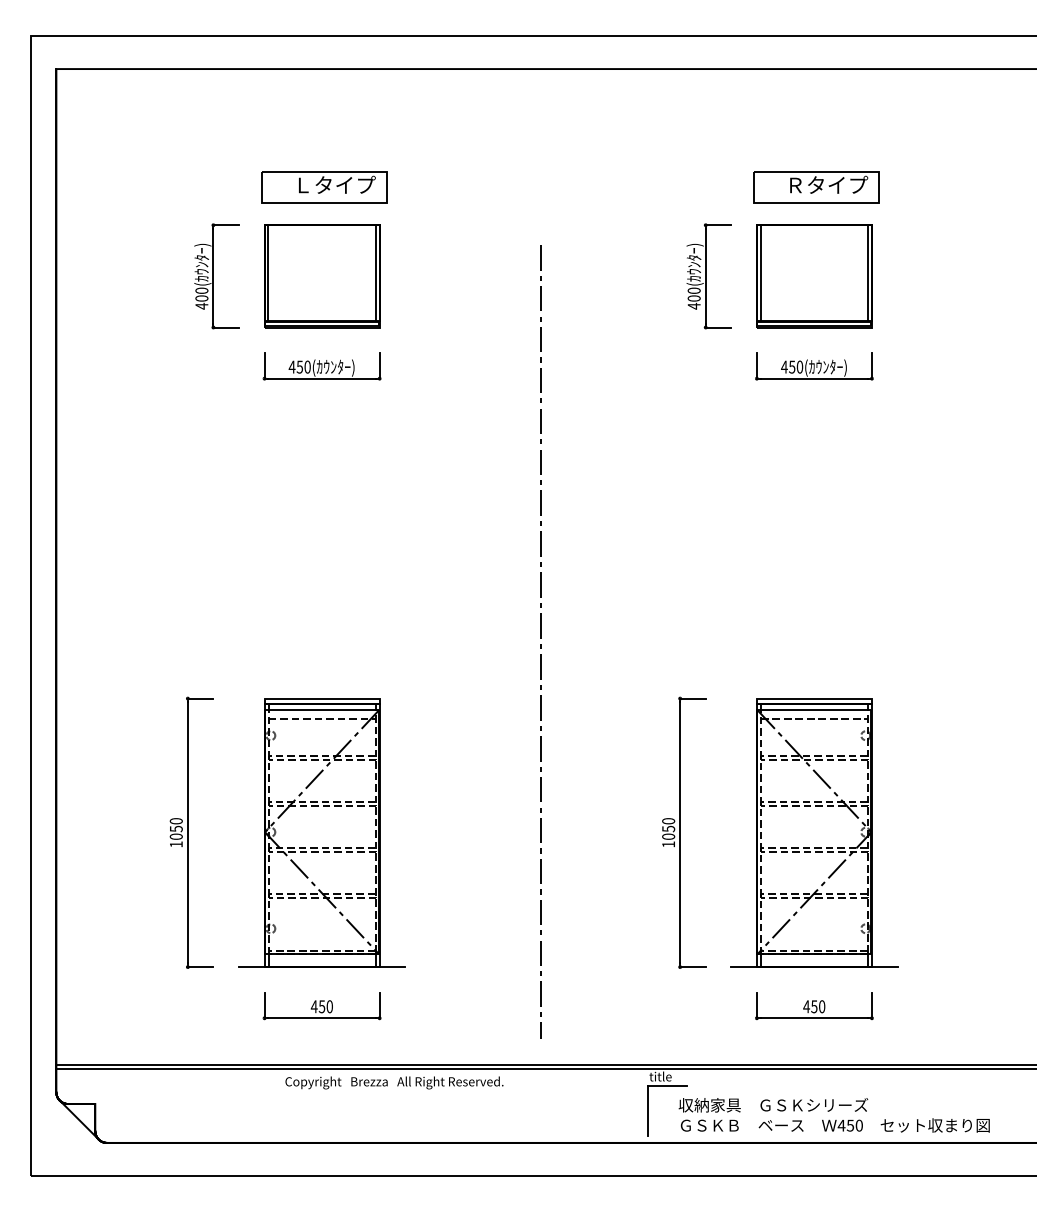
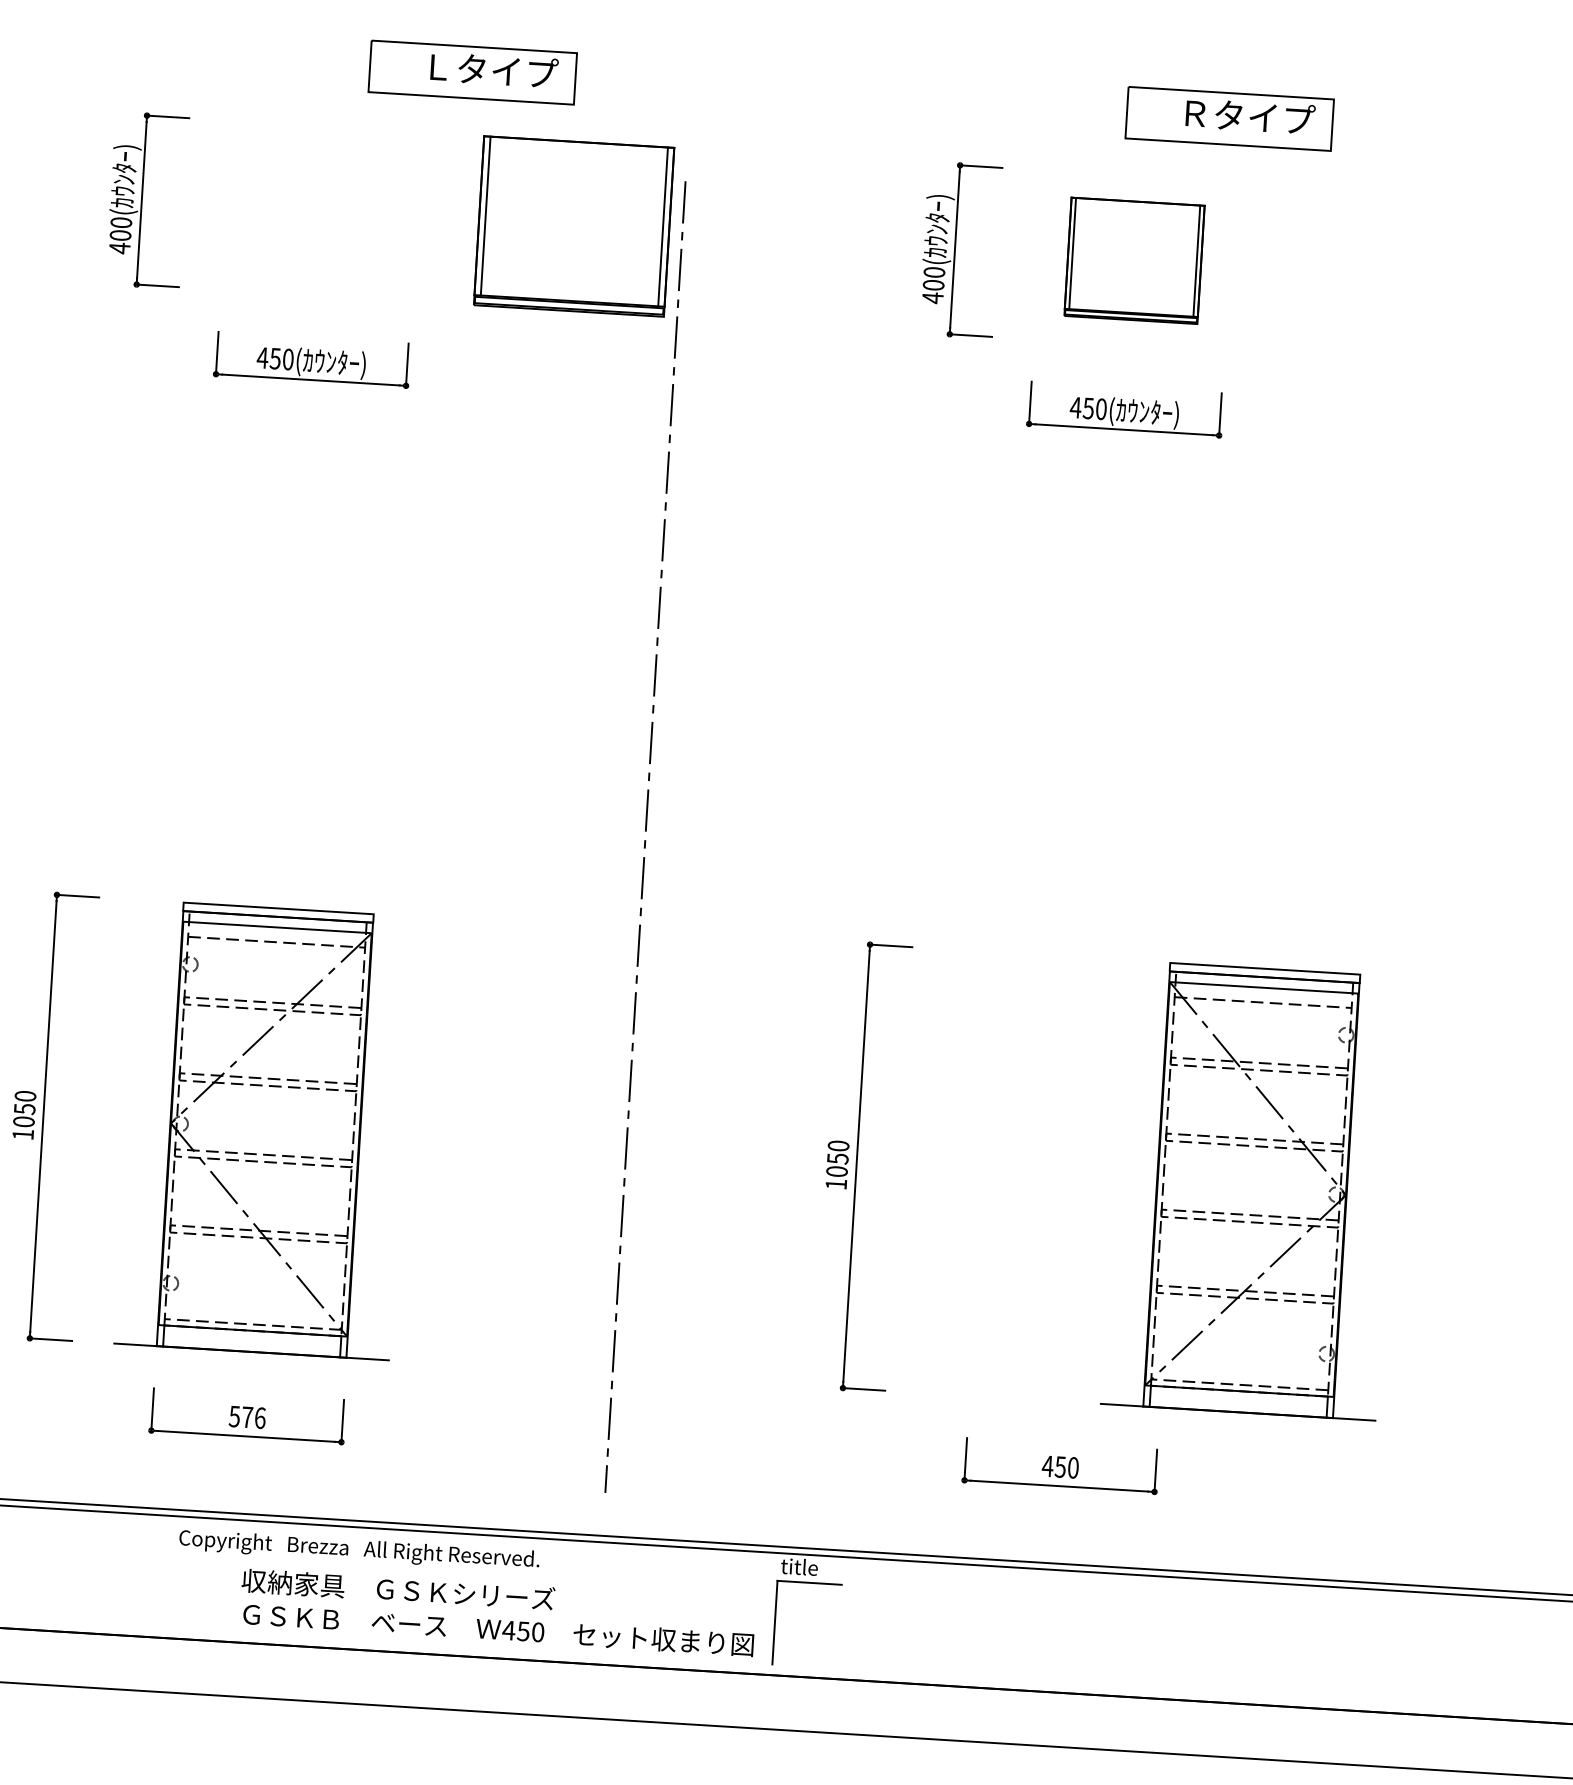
part: (324, 187) -> (473, 73), moved
part: (816, 187) -> (1229, 119), moved
part: (322, 276) -> (574, 226), moved
part: (814, 276) -> (1134, 261), size x0.7
part: (814, 832) -> (1251, 1189), moved
text: (321, 1006) -> (246, 1416), 450 -> 576
text: (833, 1115) -> (496, 1612), moved

